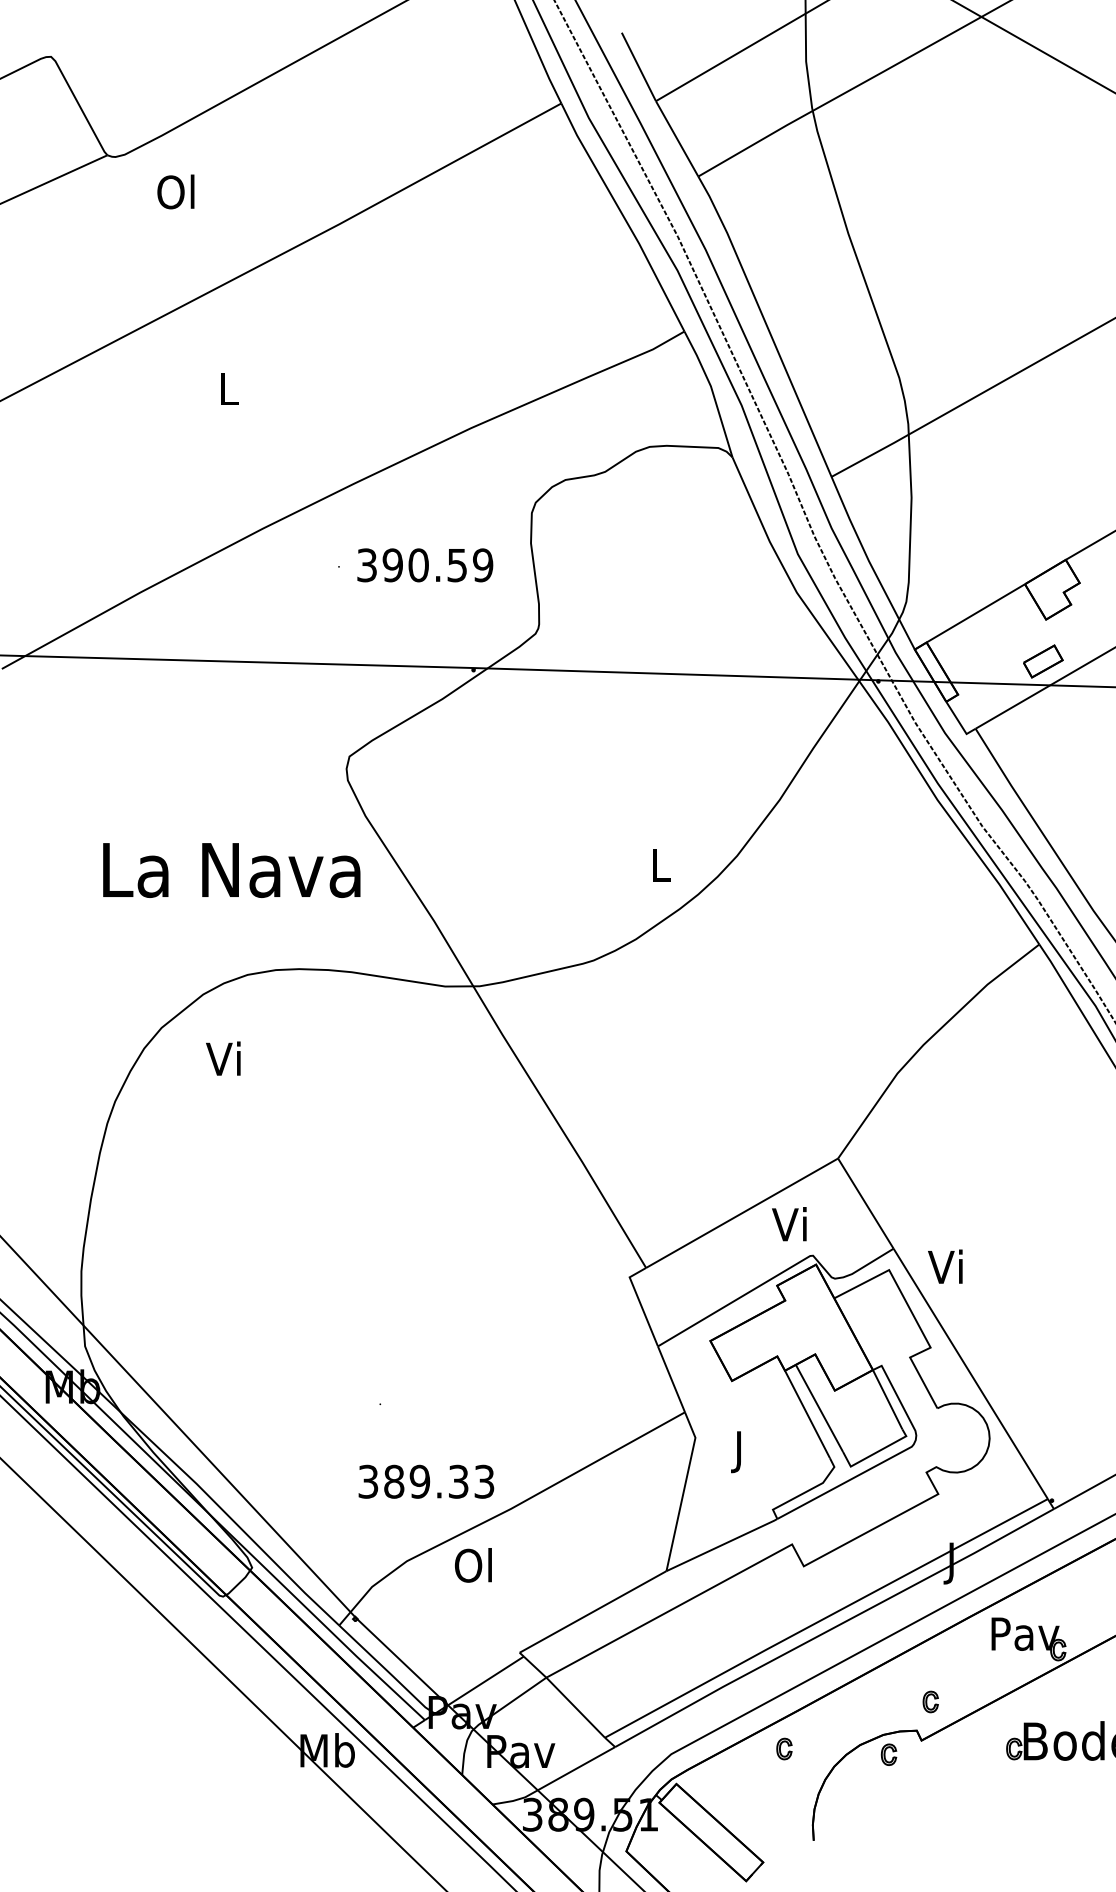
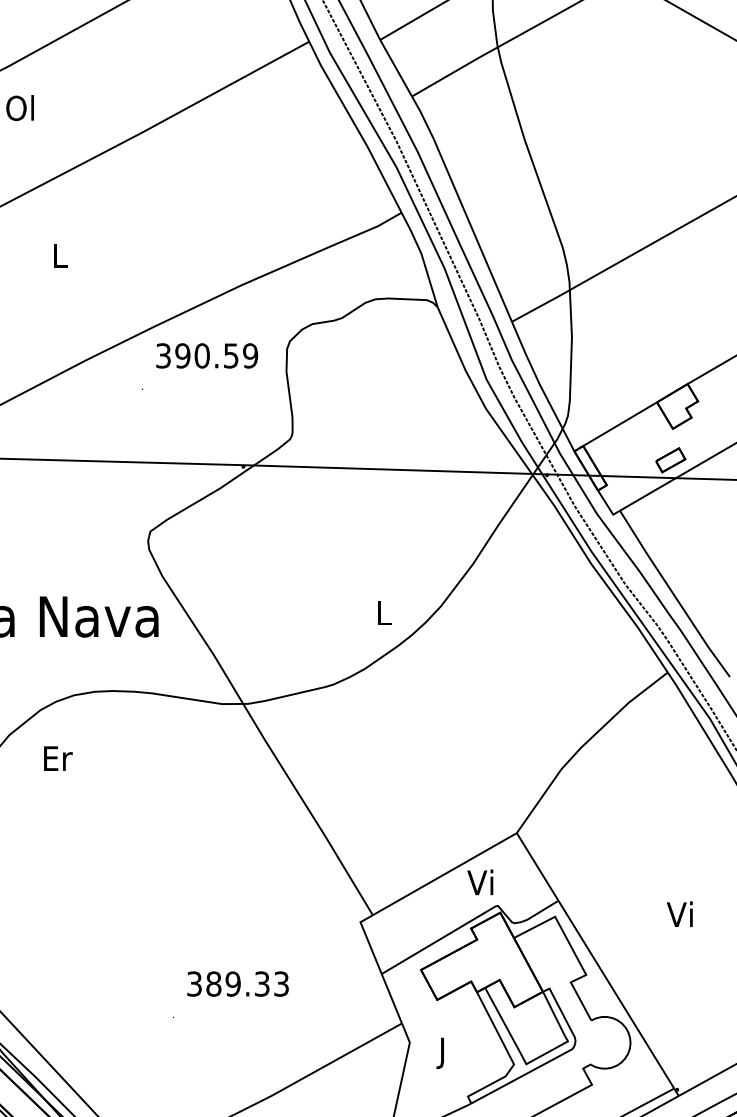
text: (425, 565) -> (207, 356), moved
text: (226, 1058) -> (58, 758), Vi -> Er
text: (945, 1266) -> (679, 914), moved
text: (426, 1481) -> (238, 983), moved

